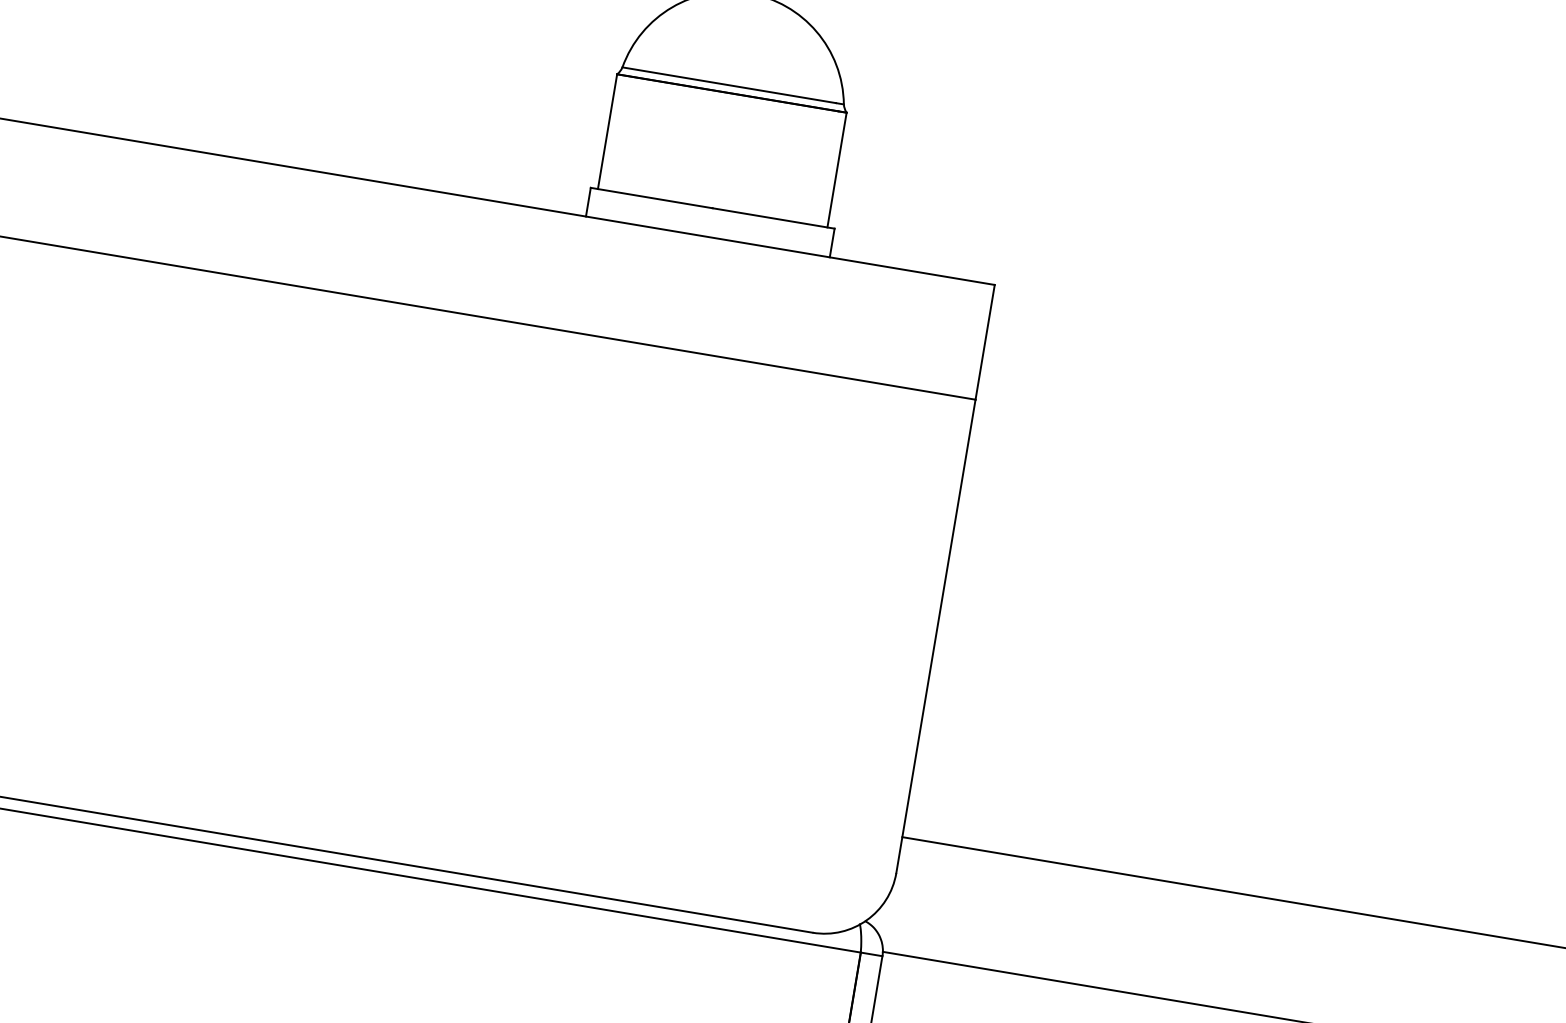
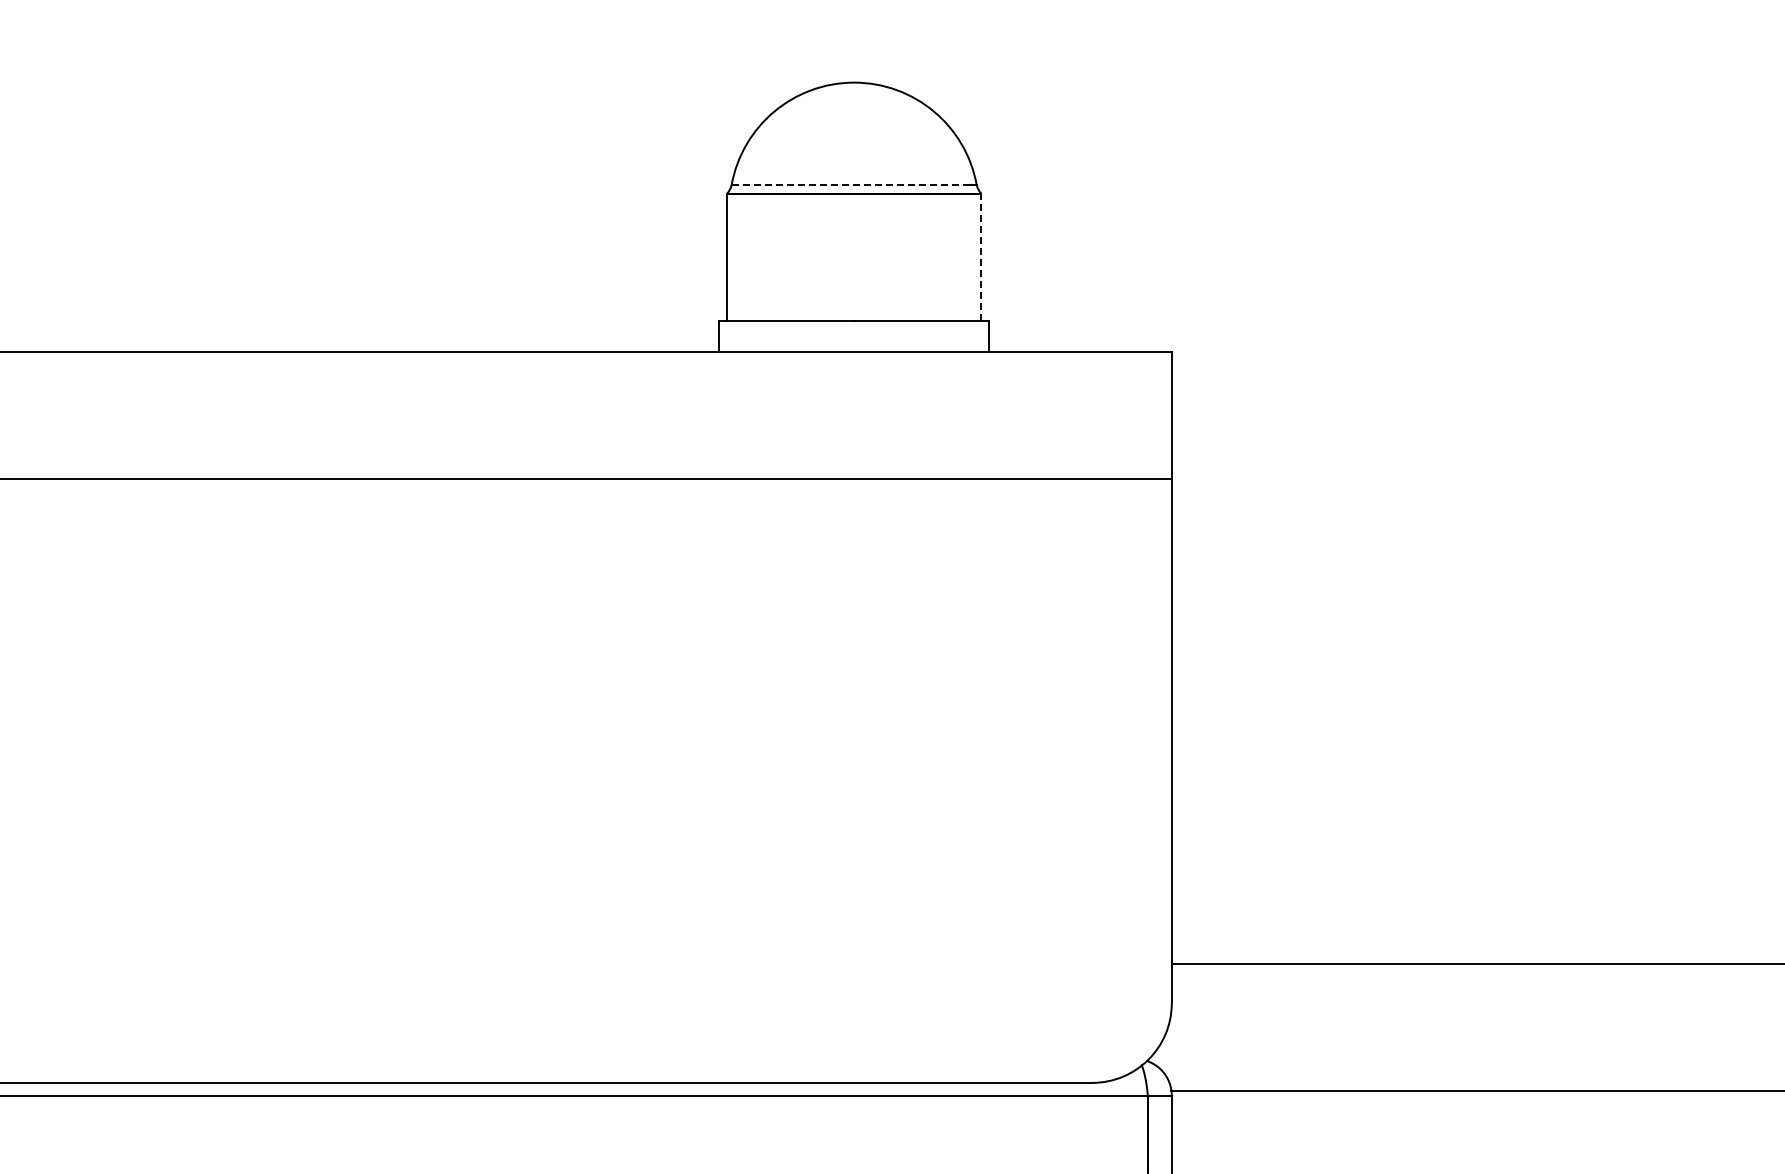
line: (729, 85) -> (850, 185), solid -> dashed
line: (837, 170) -> (981, 257), solid -> dashed

